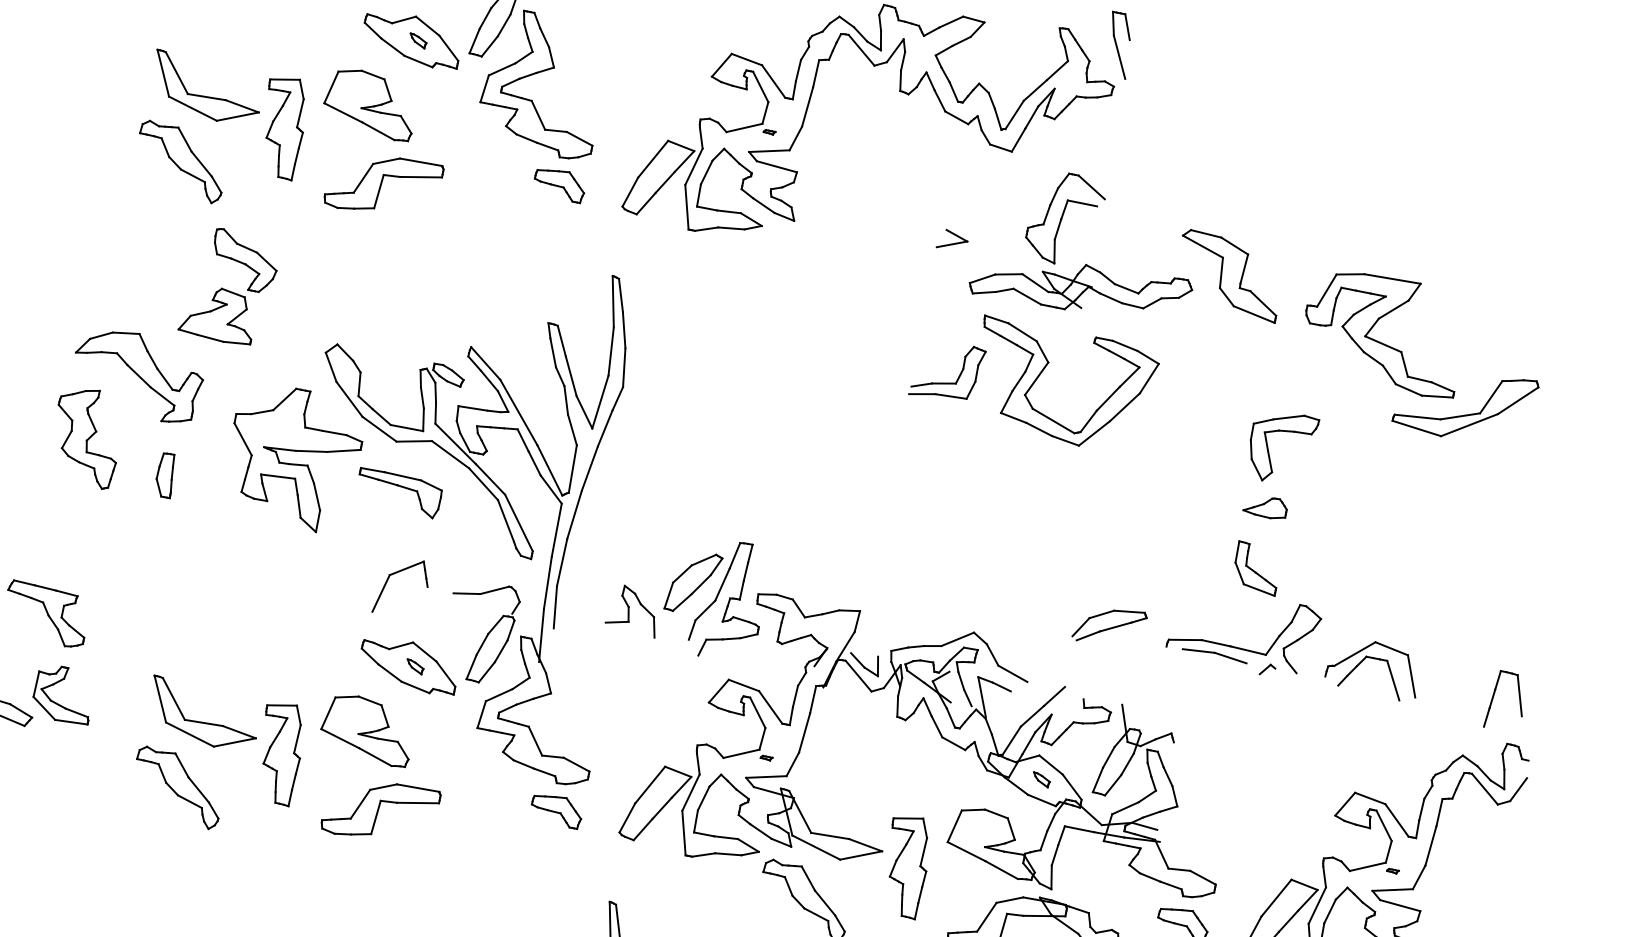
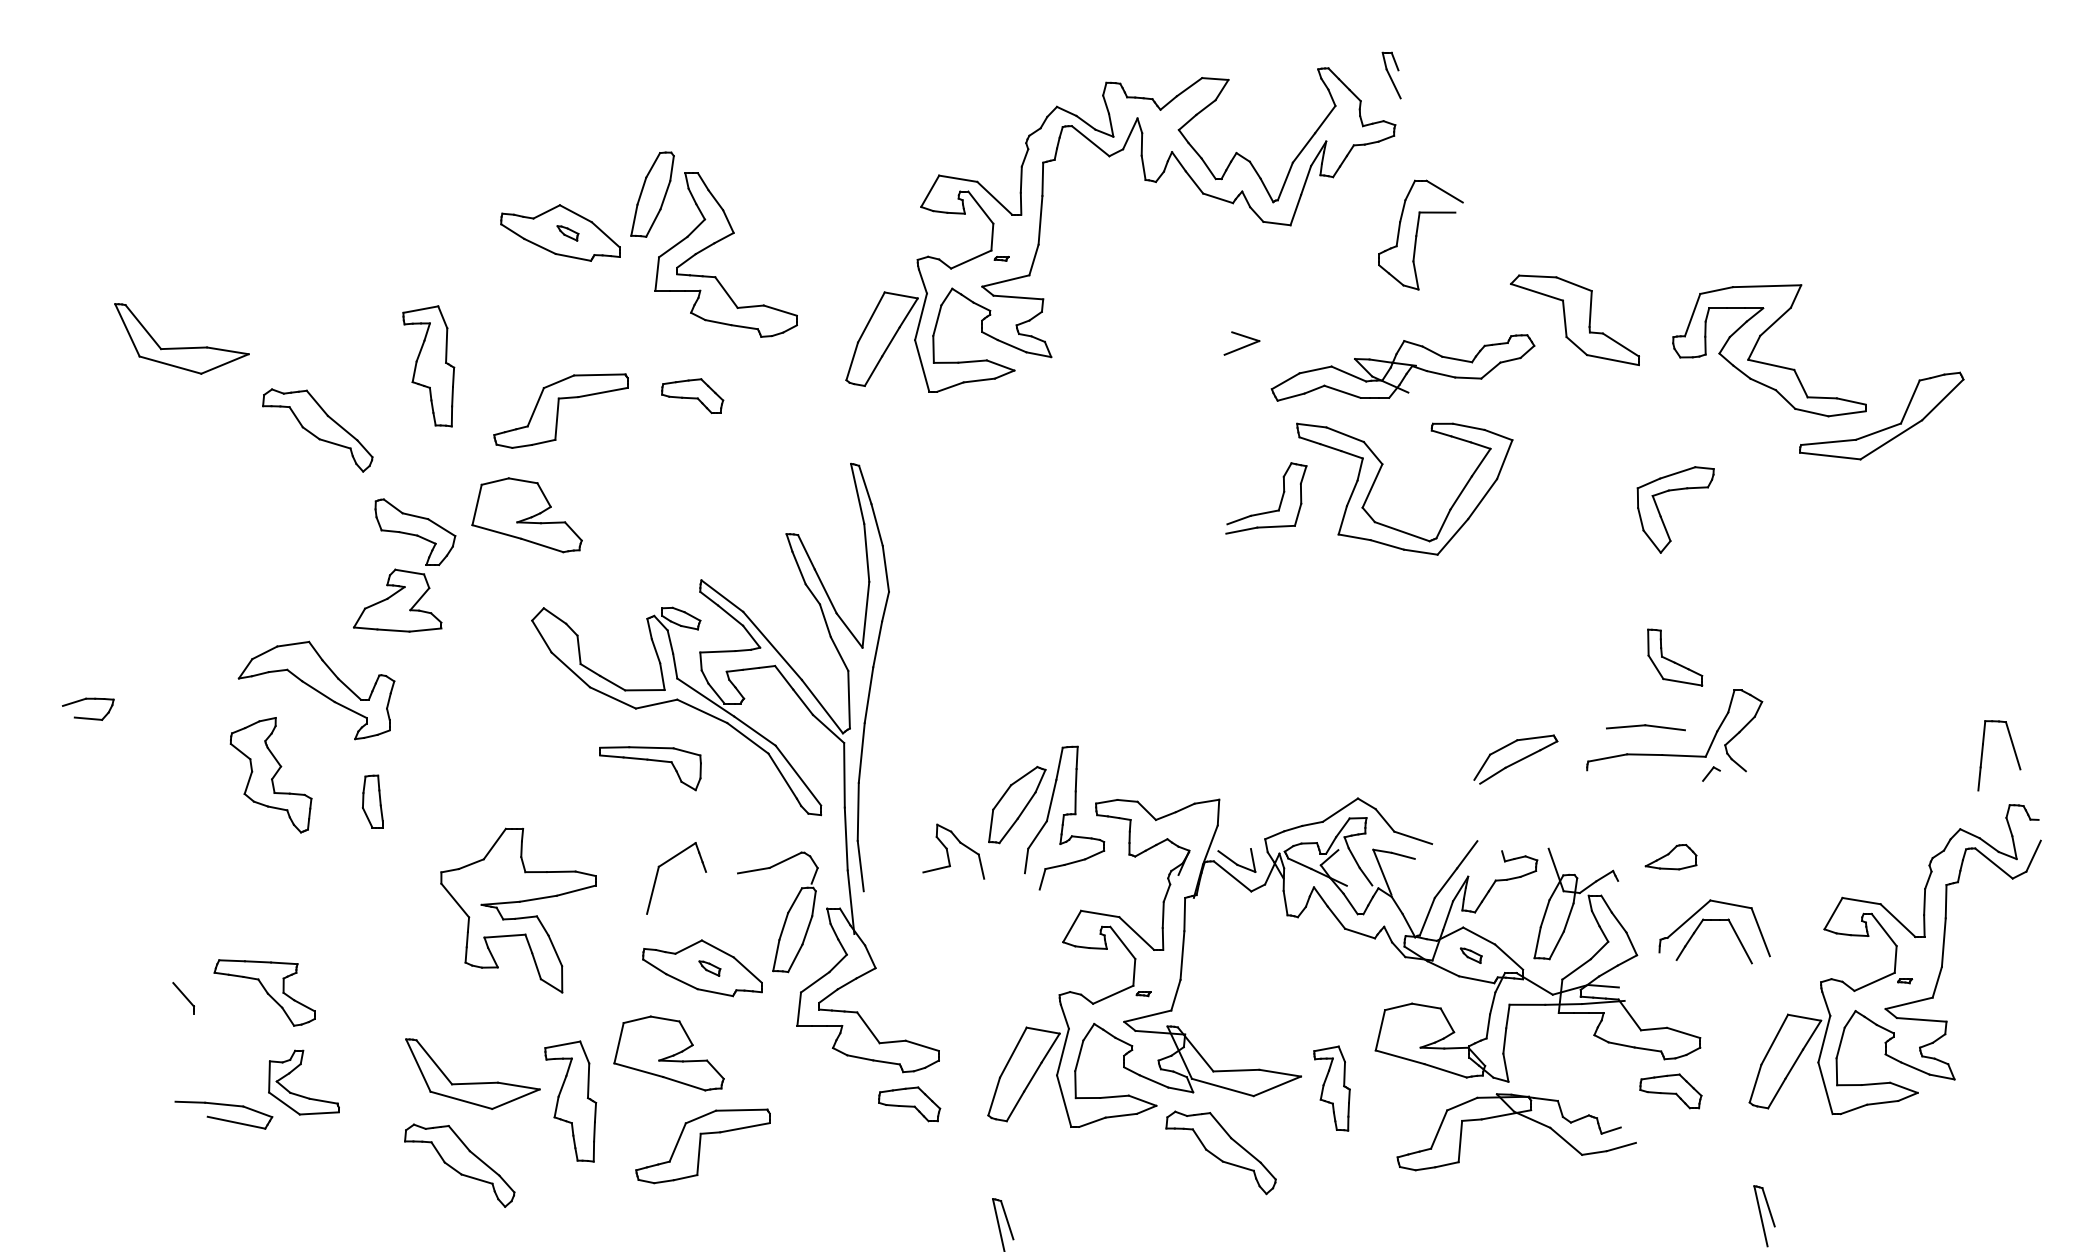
part: (1118, 45) -> (1391, 75), size x0.6
part: (204, 96) -> (181, 347), moved
part: (370, 104) -> (526, 515), moved
part: (559, 184) -> (692, 395), moved
part: (1064, 218) -> (1420, 234), moved
part: (292, 463) -> (518, 917), moved
part: (1265, 507) -> (1670, 857), moved
part: (1214, 654) -> (1645, 727), moved
part: (1375, 659) -> (1714, 920), moved
part: (905, 866) -> (1331, 1088), size x0.7

